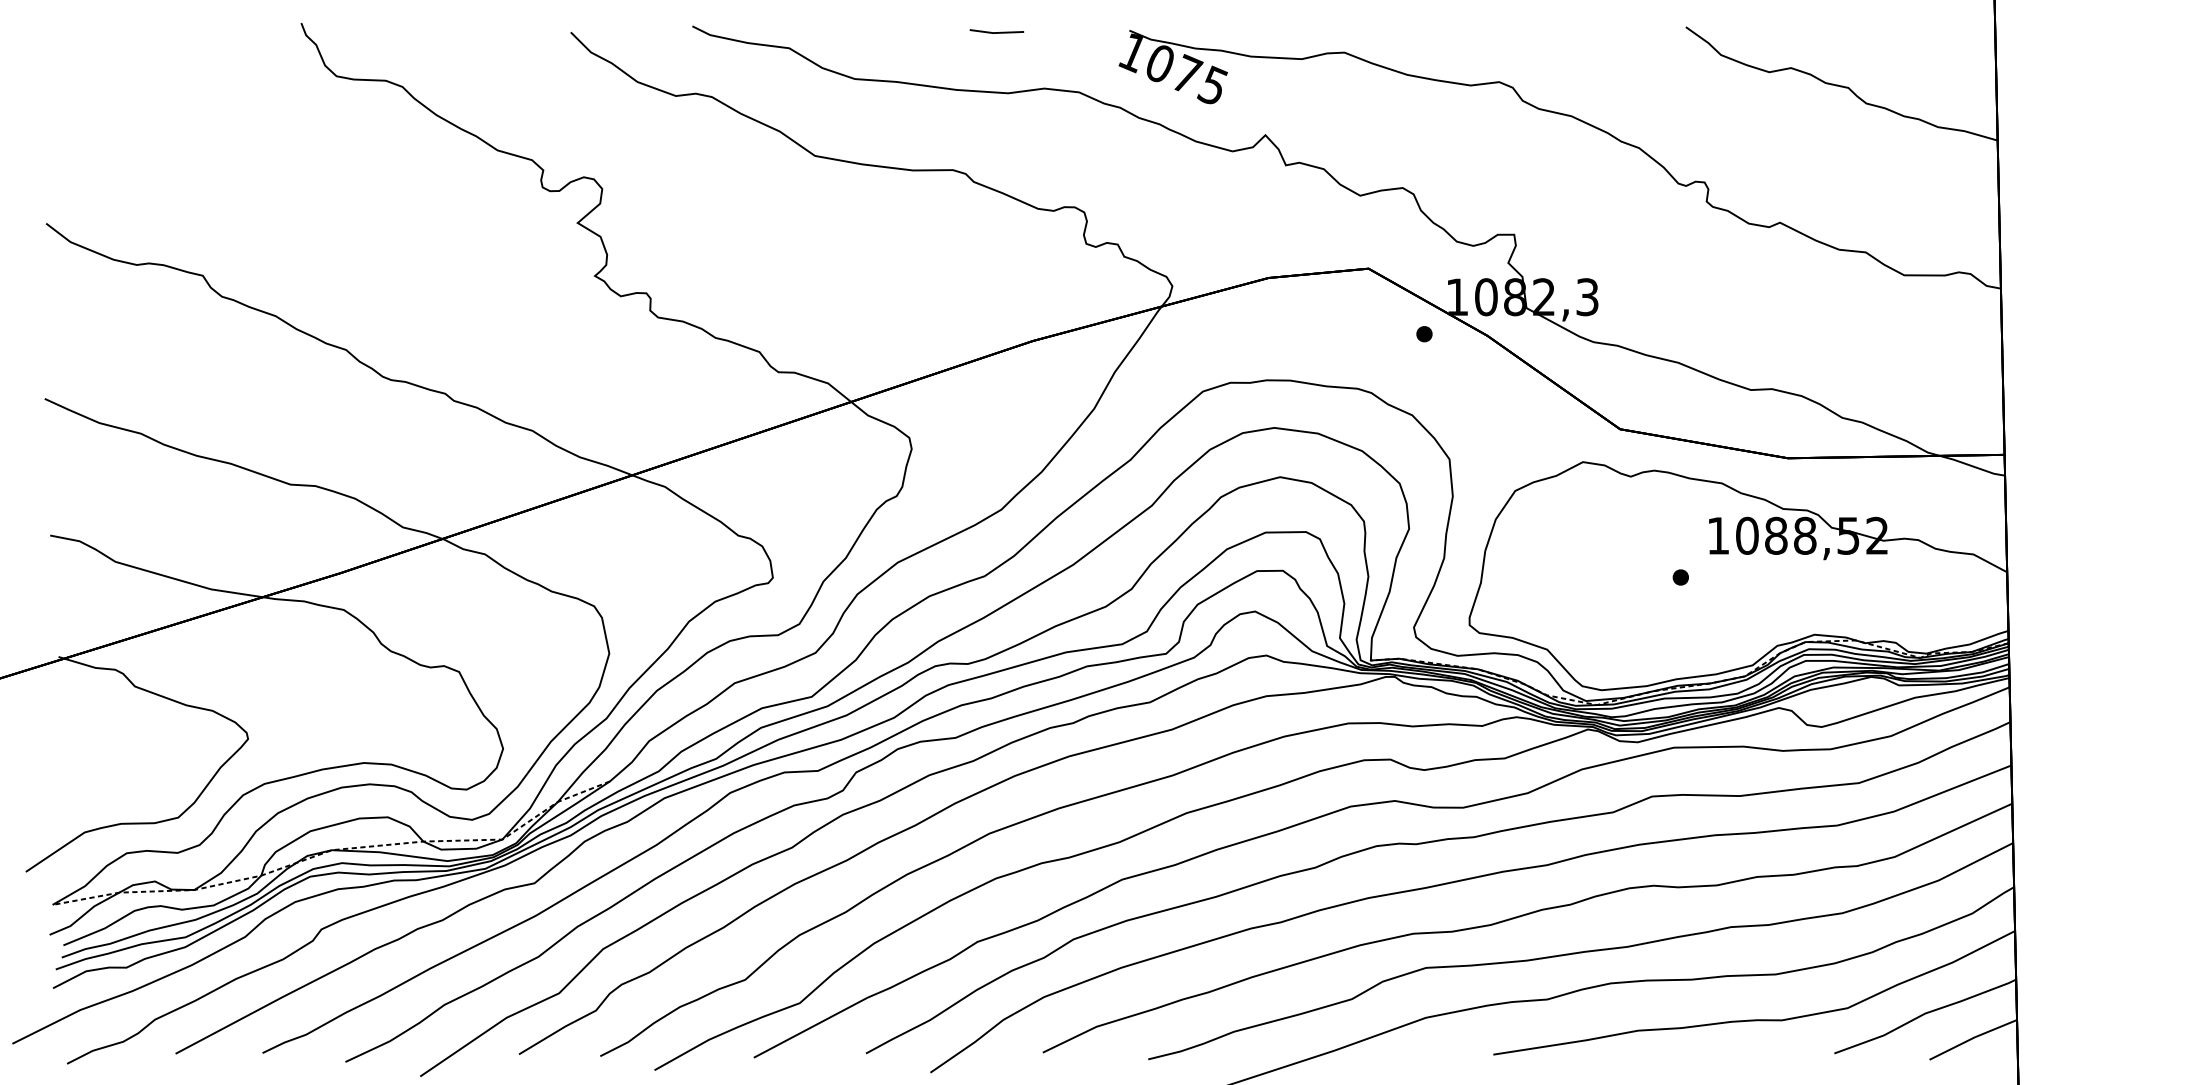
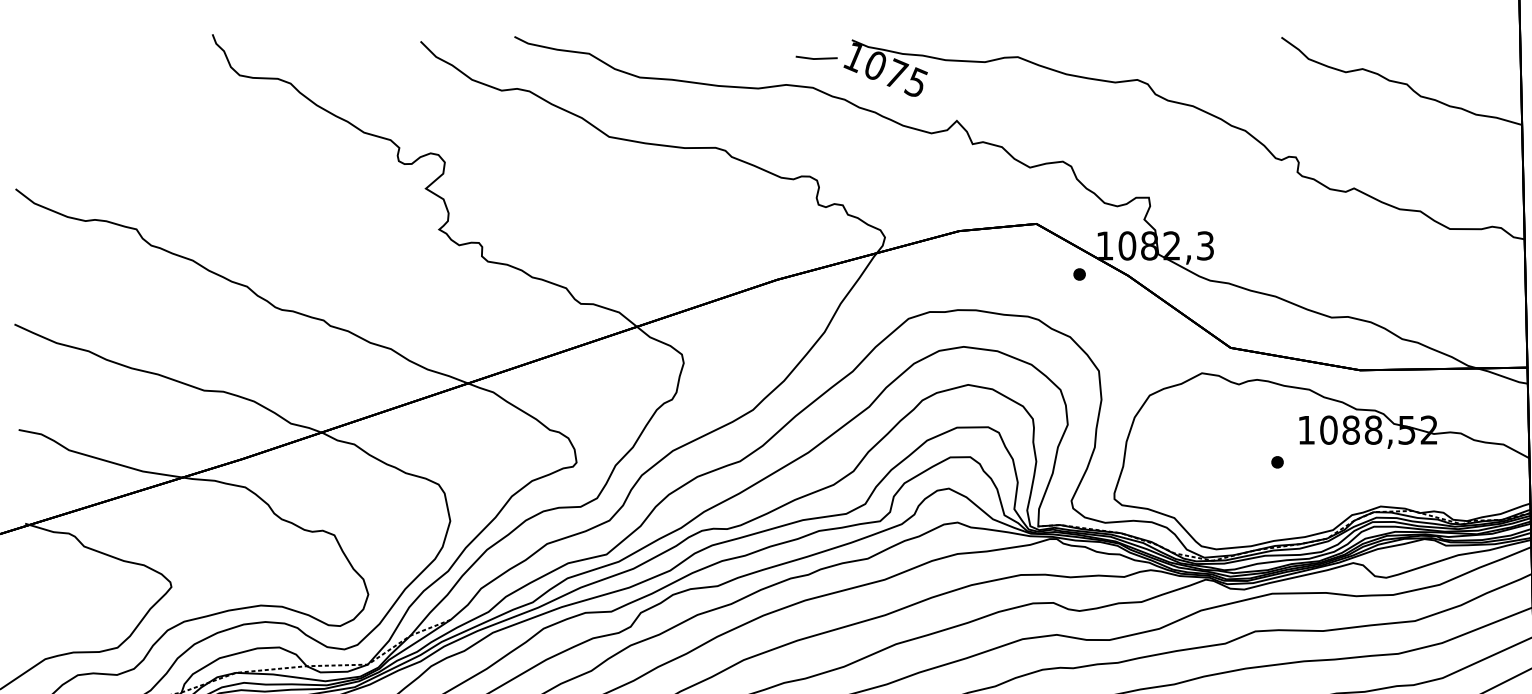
line: (996, 32) -> (816, 58), moved

